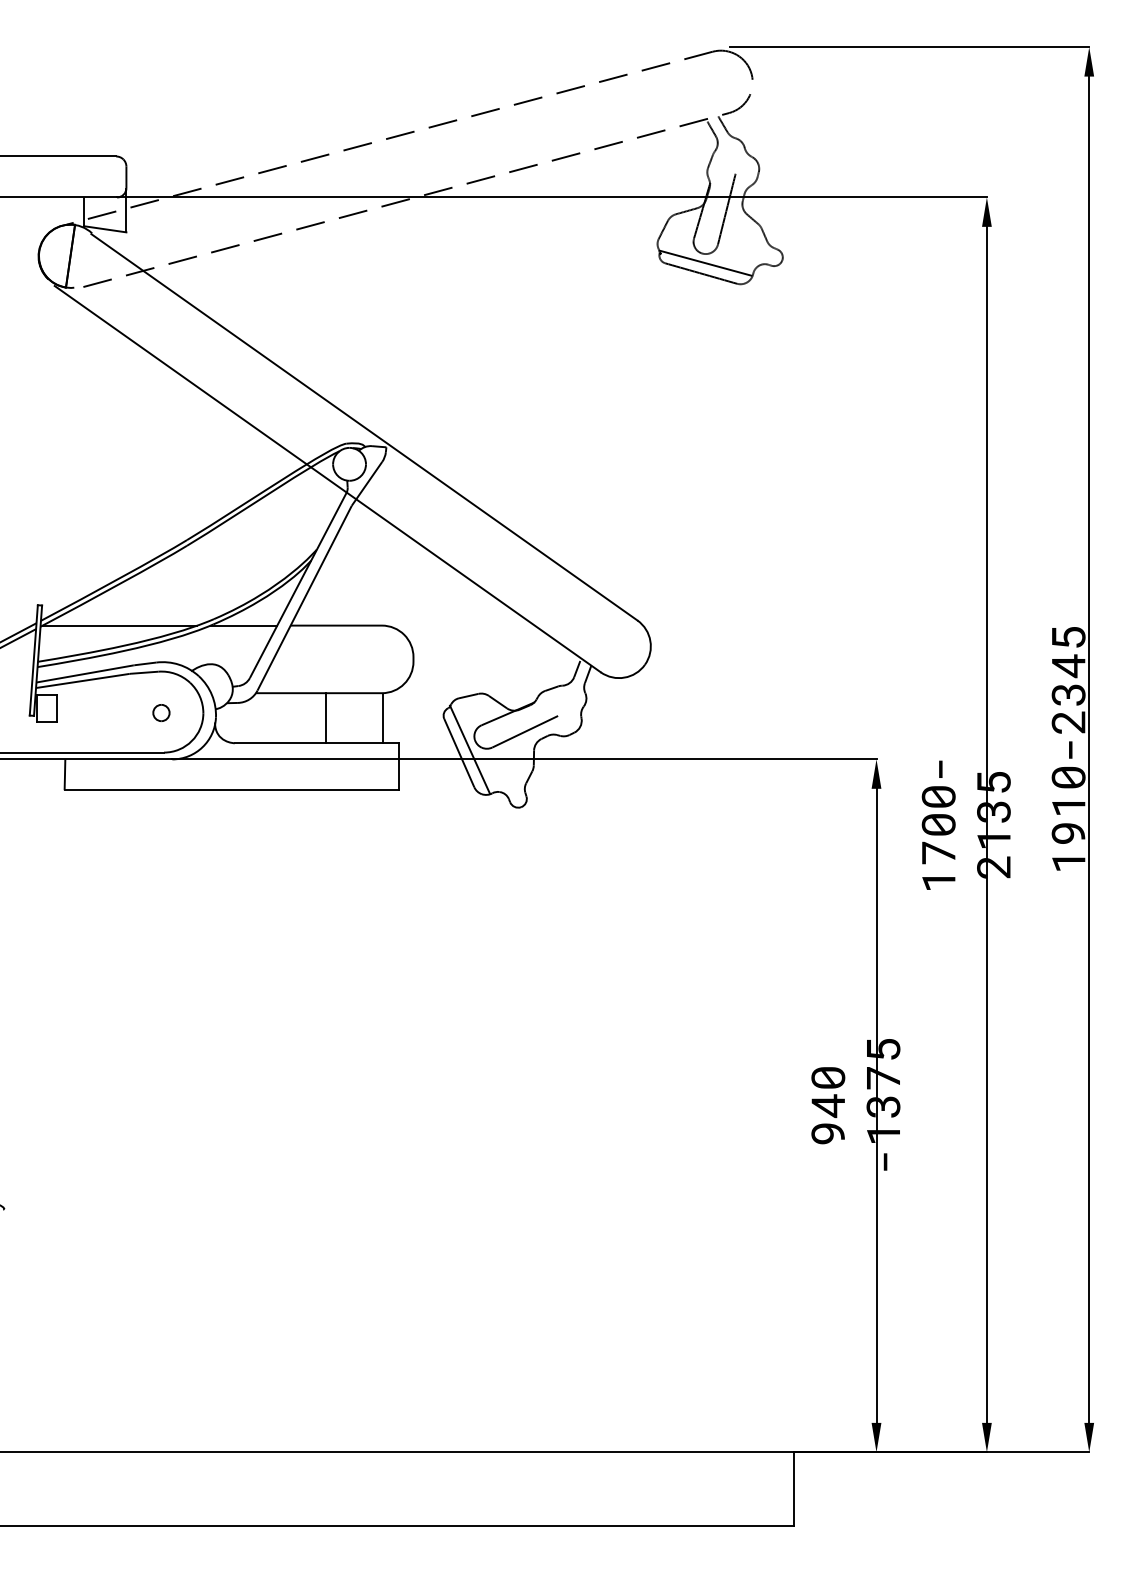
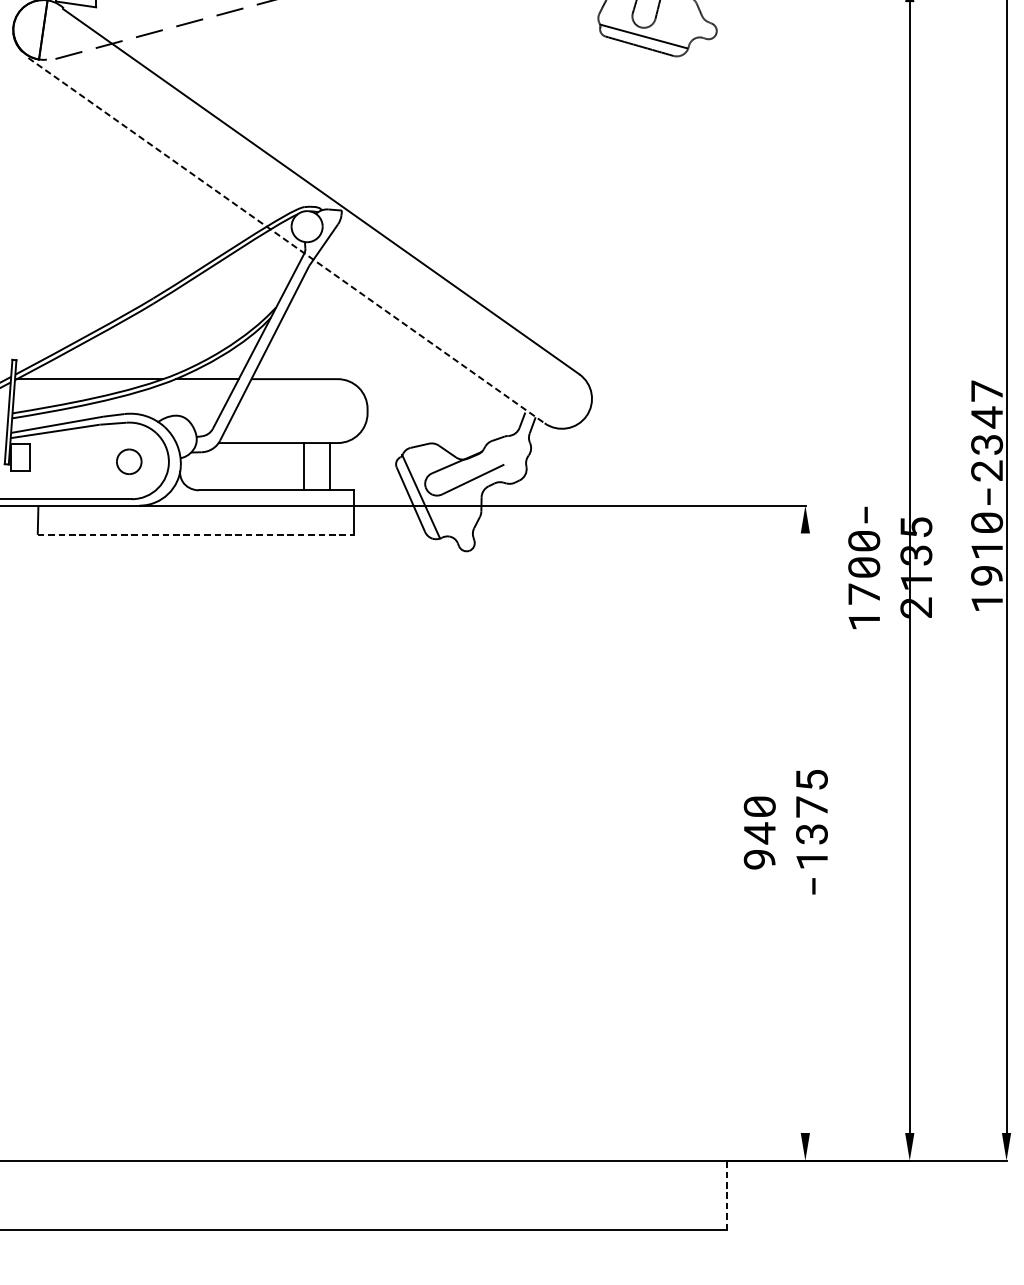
line: (328, 479) -> (287, 241), solid -> dashed
text: (1068, 638) -> (986, 391), 1910-2345 -> 1910-2347
part: (161, 712) -> (129, 461), size x1.6
line: (326, 718) -> (330, 466), moved
line: (382, 718) -> (303, 466), moved
line: (232, 790) -> (196, 535), solid -> dashed
line: (876, 1105) -> (805, 832), removed
line: (793, 1489) -> (726, 1195), solid -> dashed

